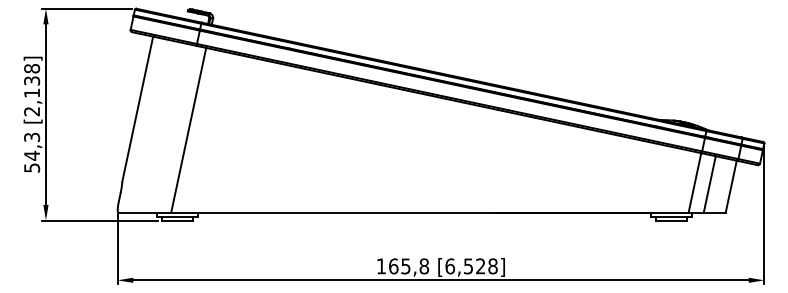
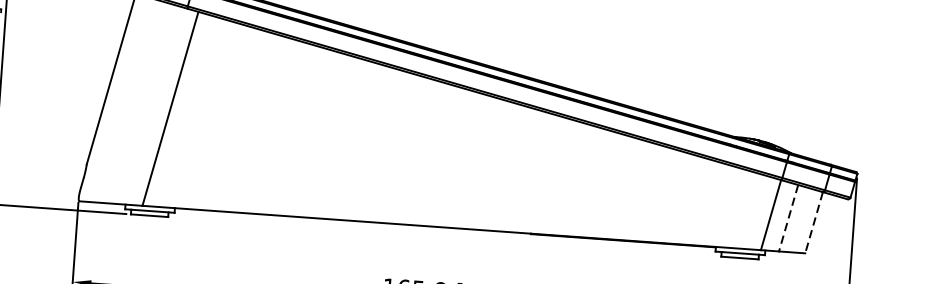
line: (709, 184) -> (788, 218), solid -> dashed
line: (731, 186) -> (814, 222), solid -> dashed

